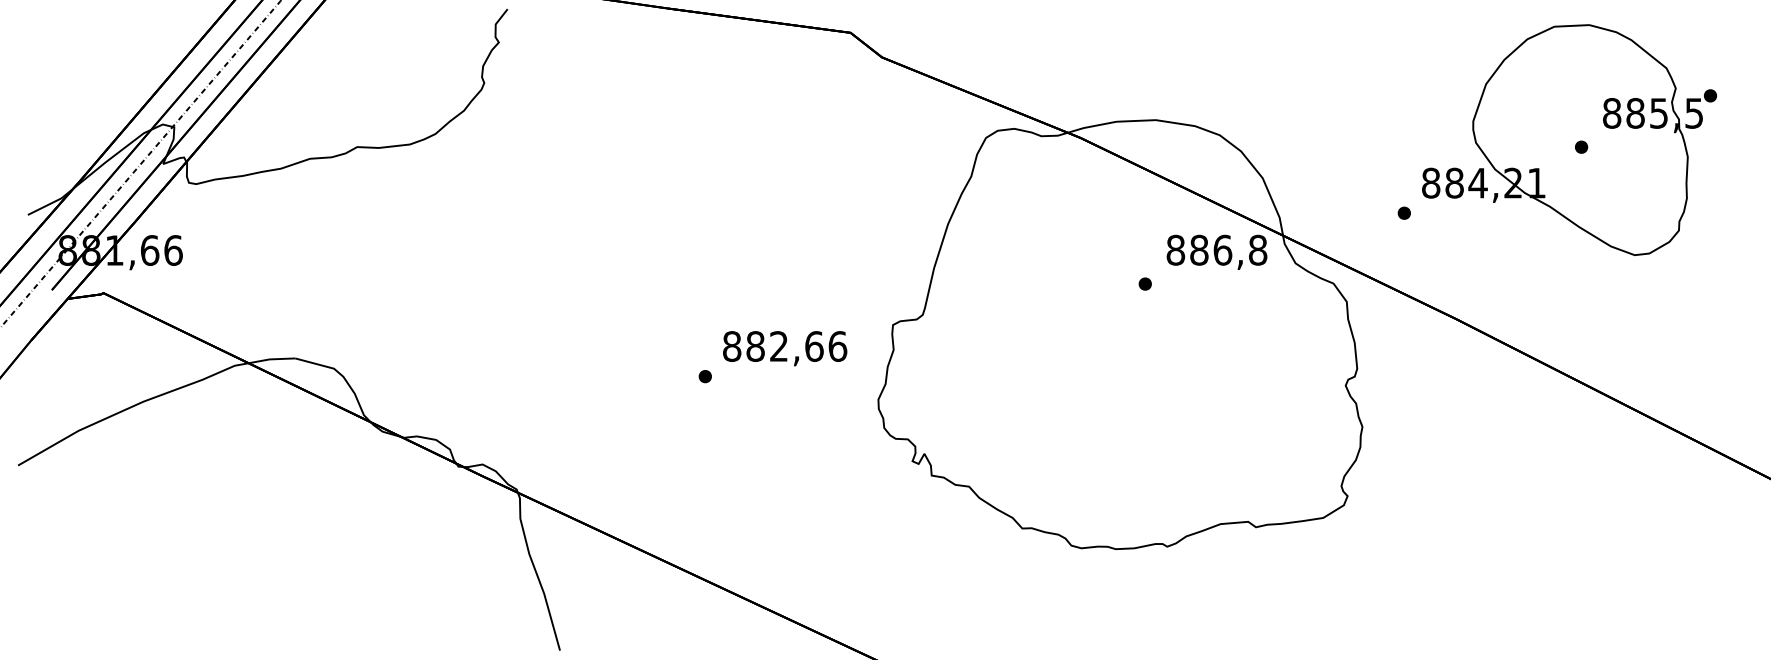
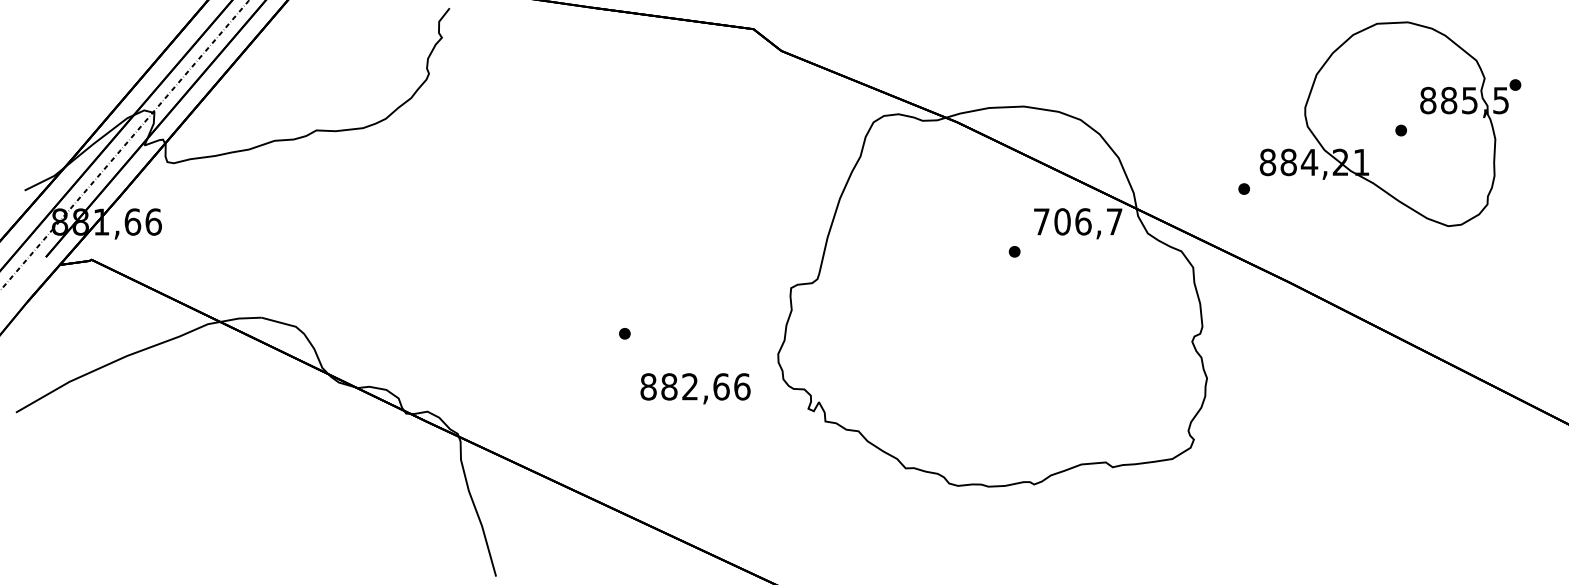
text: (1216, 249) -> (1077, 221), 886,8 -> 706,7
text: (785, 348) -> (695, 388), moved

